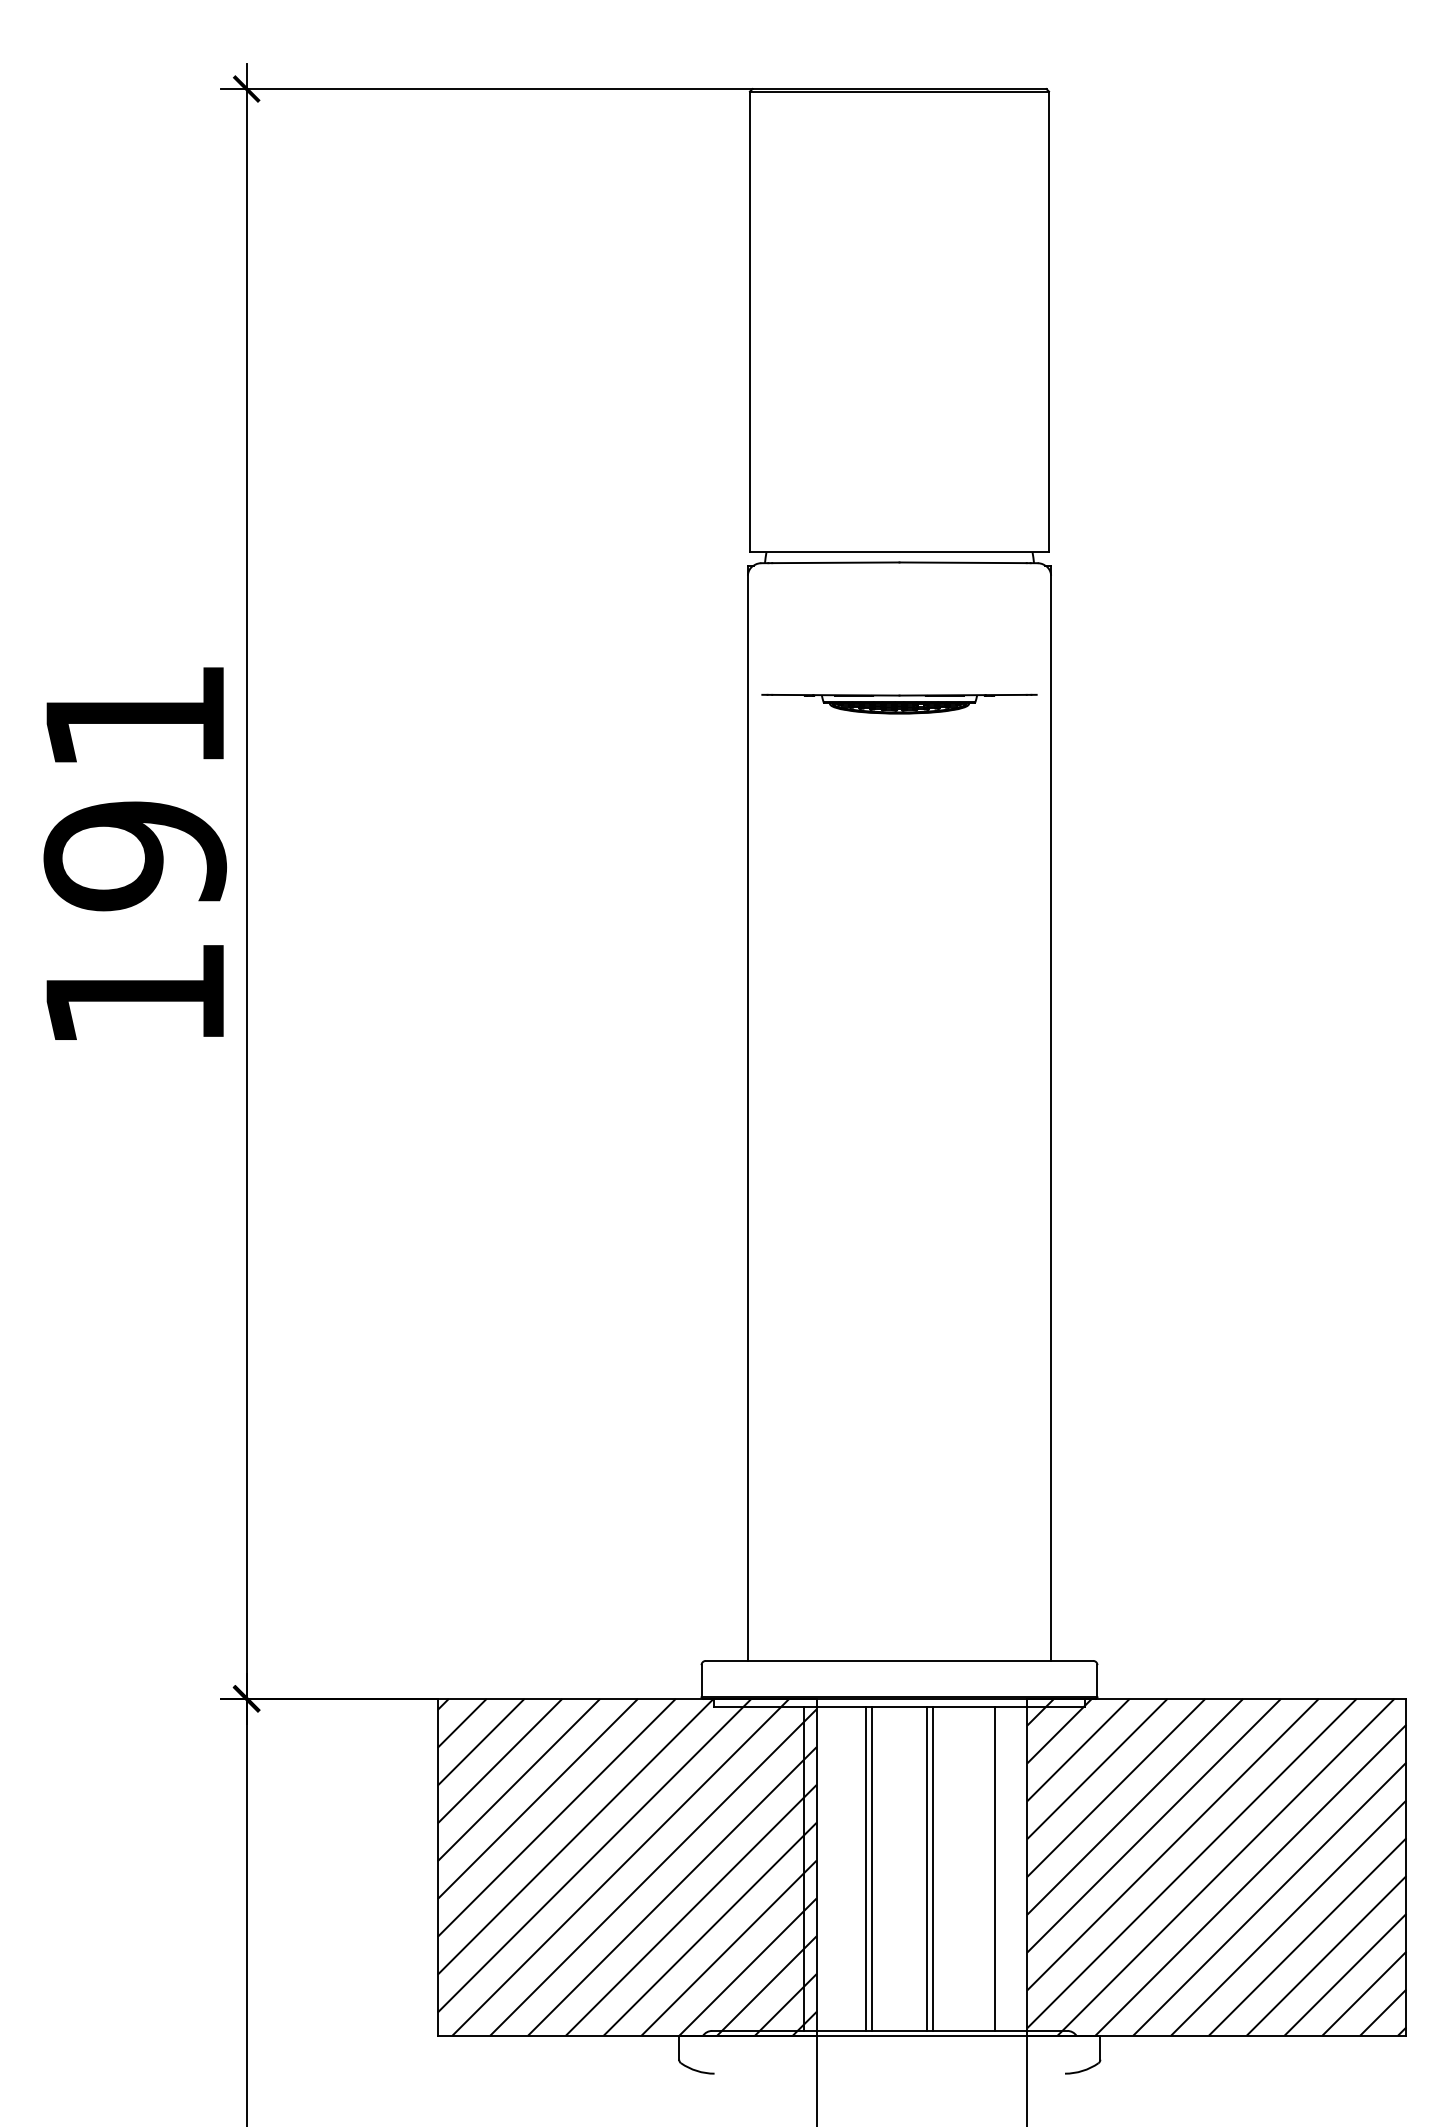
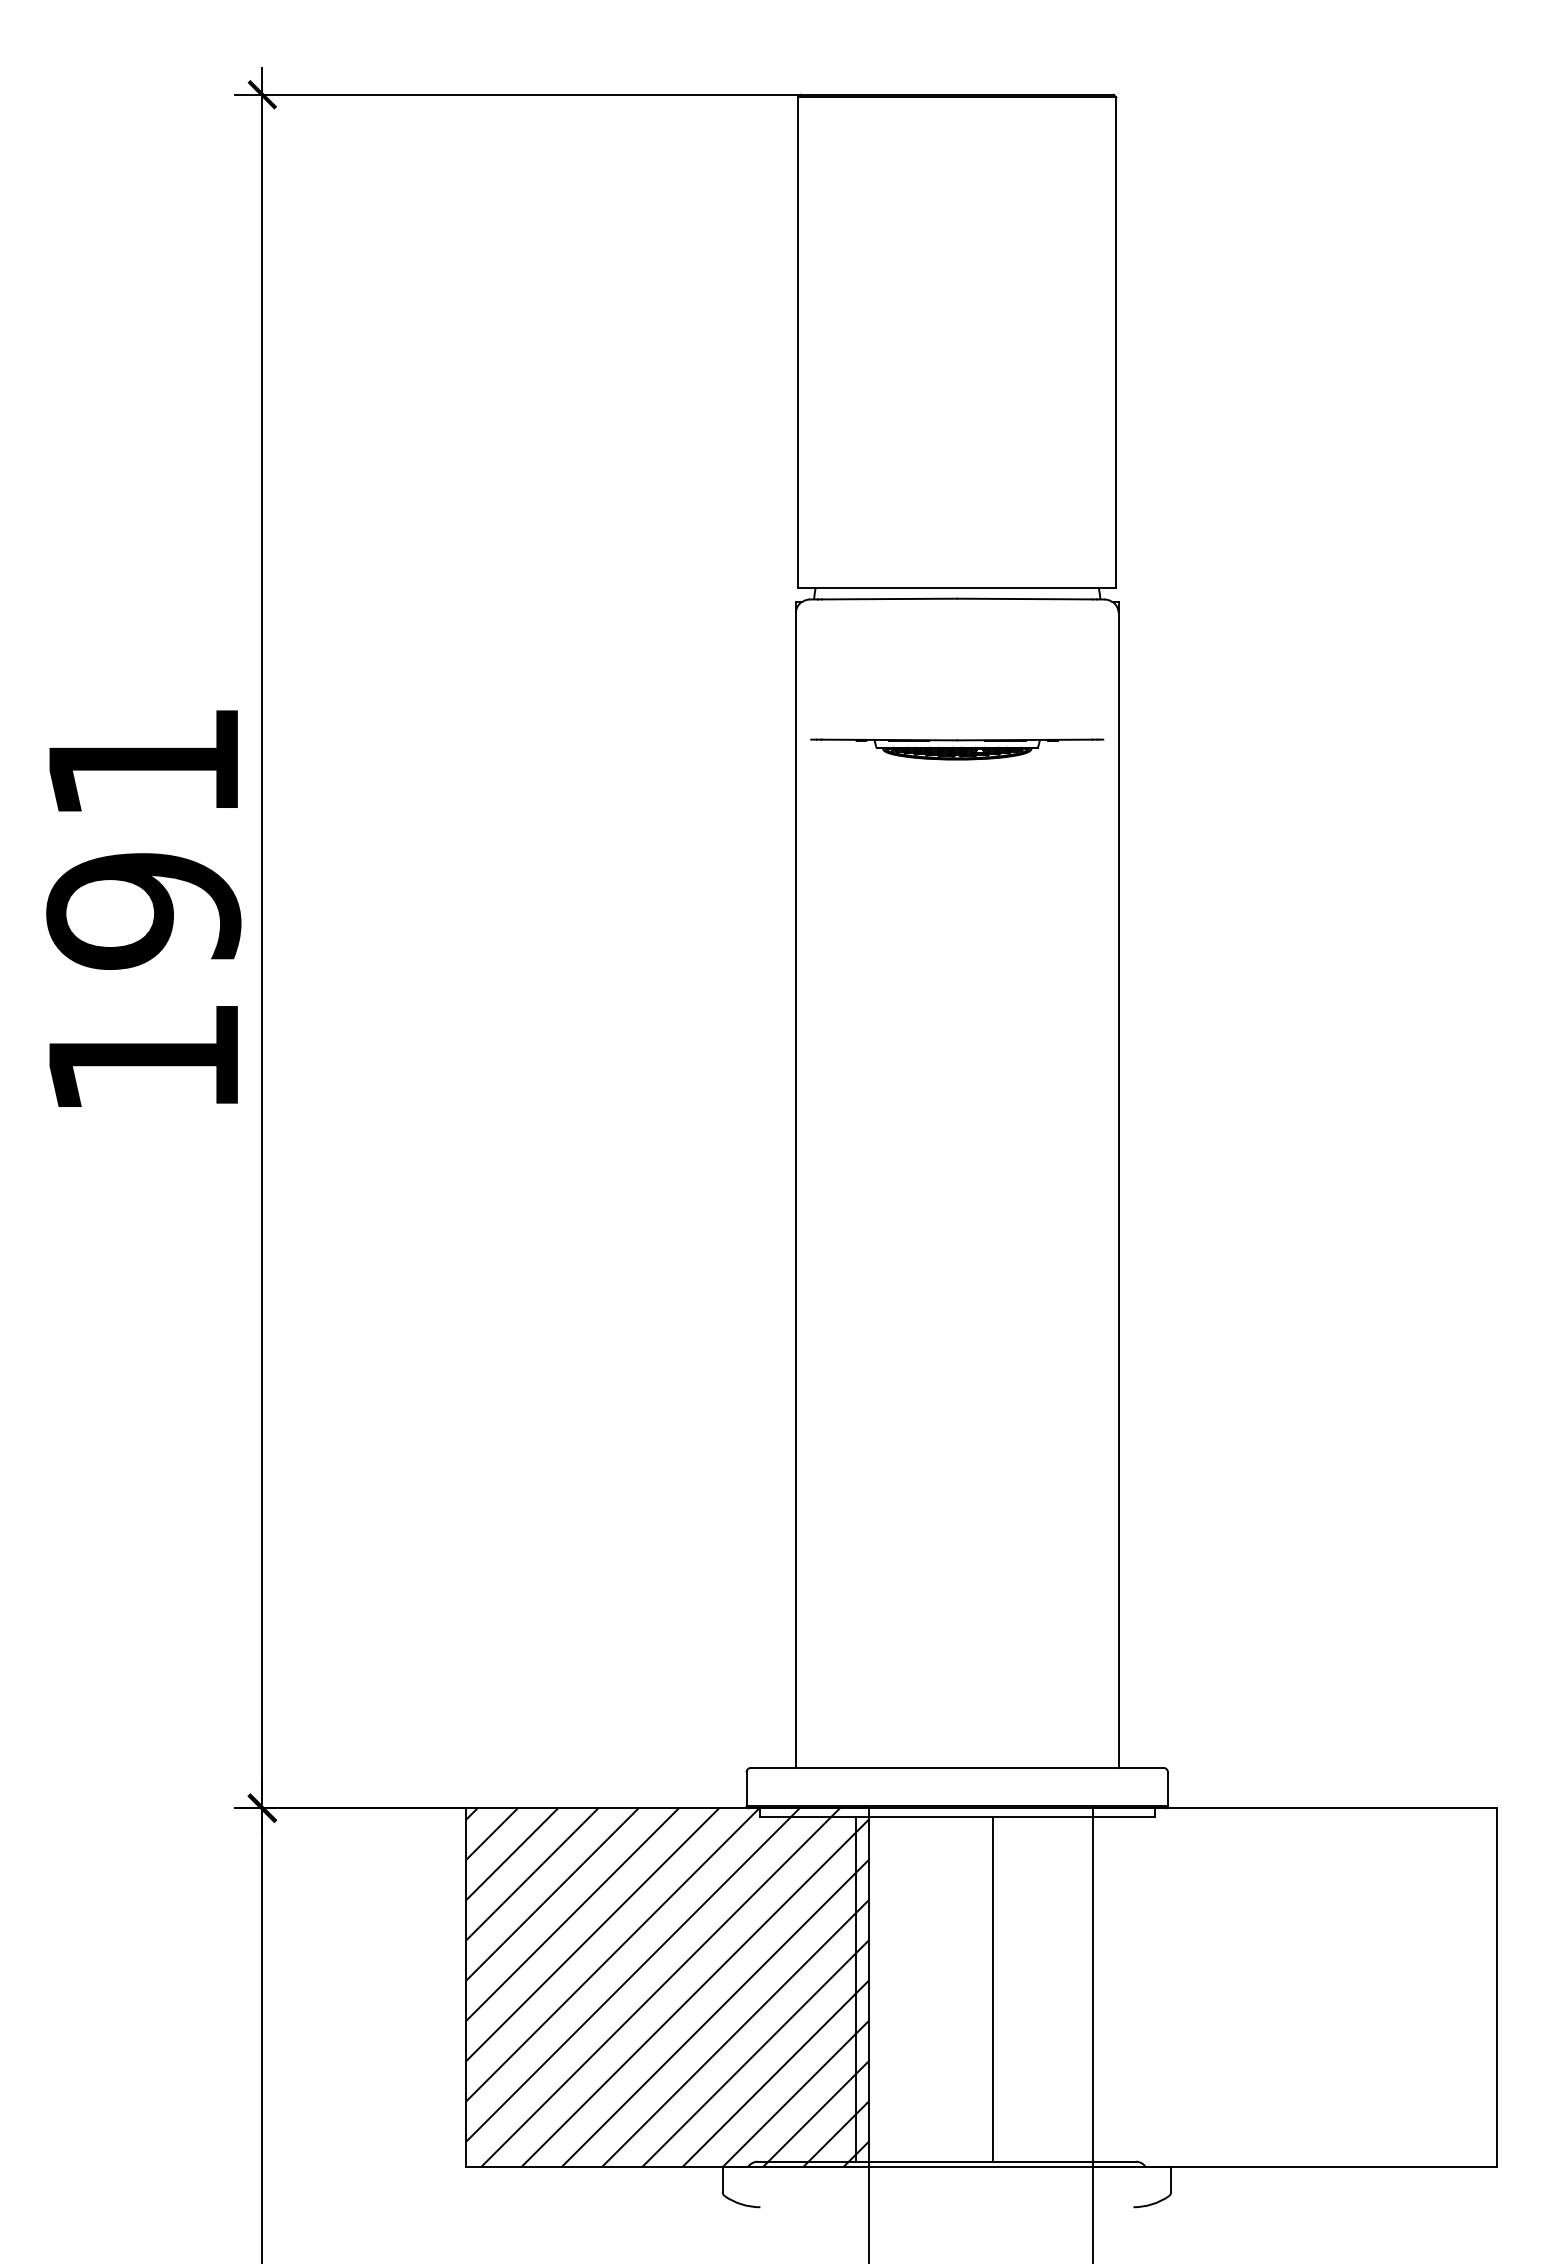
hatch: (1216, 1867) -> (1294, 1987), removed
line: (865, 1869) -> (921, 1989), removed
line: (872, 1869) -> (928, 1989), removed
line: (926, 1869) -> (986, 1989), removed
line: (994, 1869) -> (1058, 1989), removed

